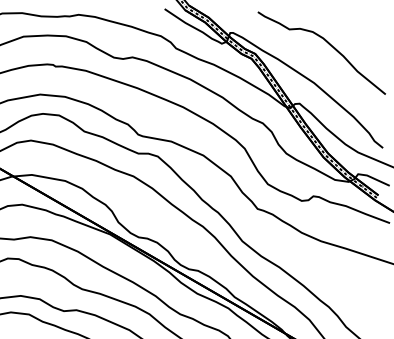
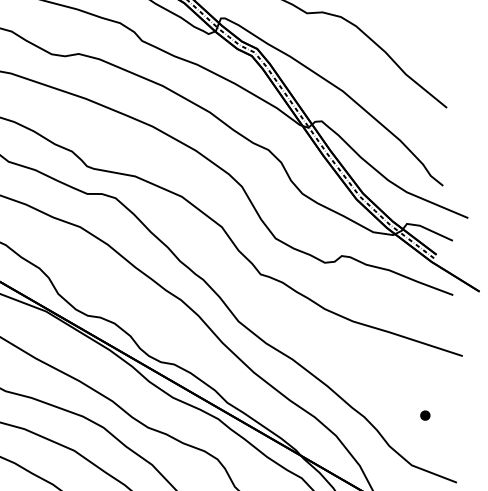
part: (370, 305) -> (424, 414), added

